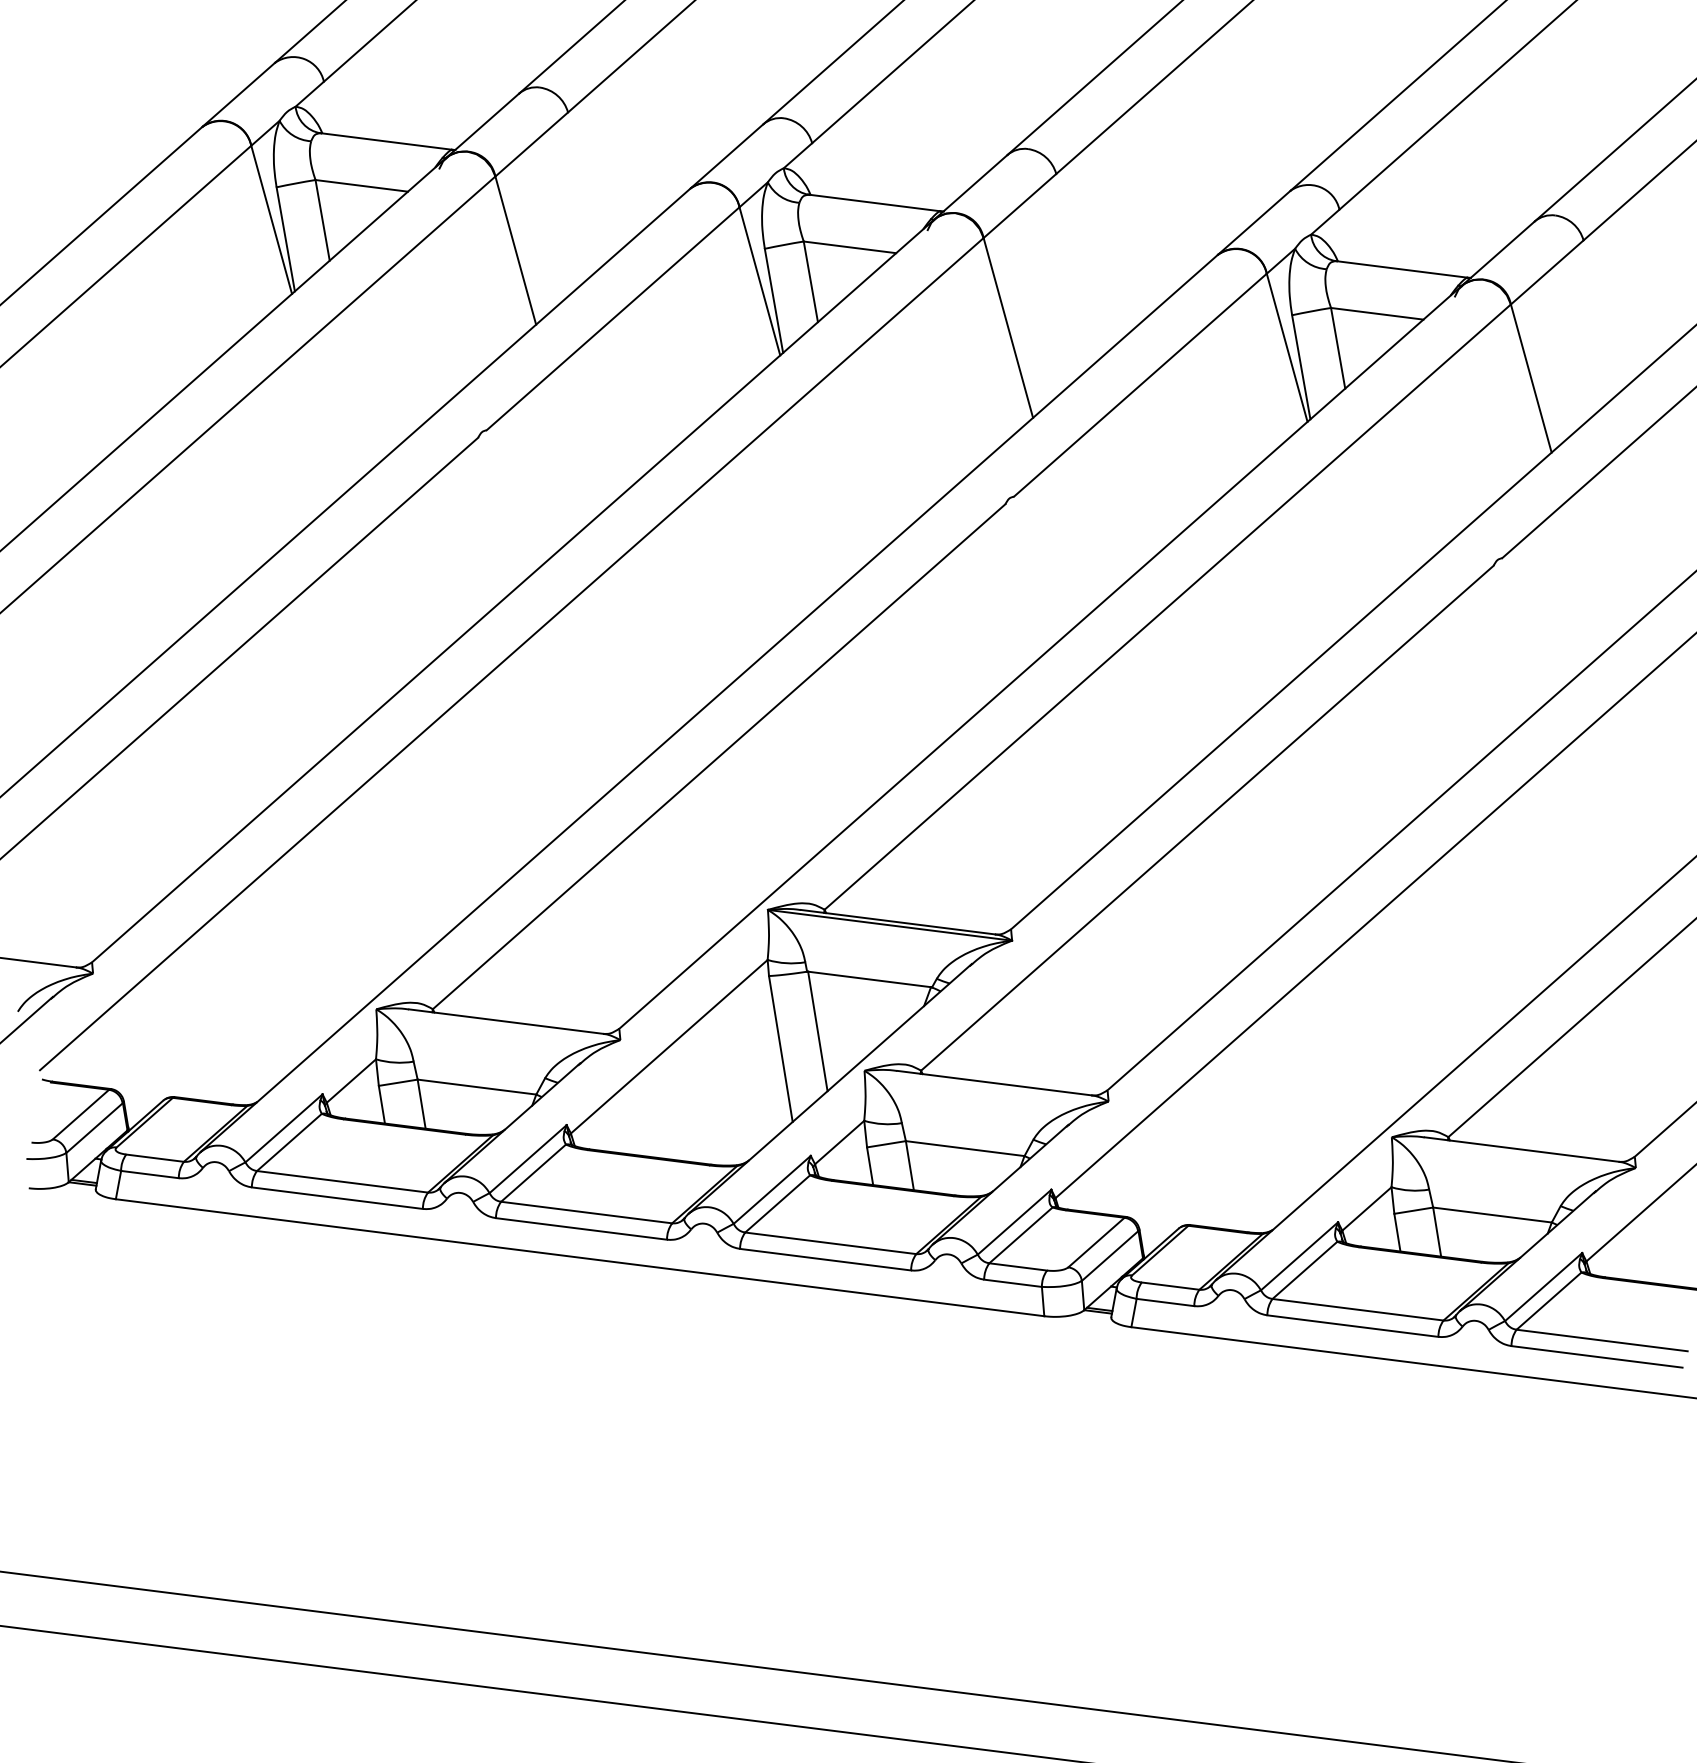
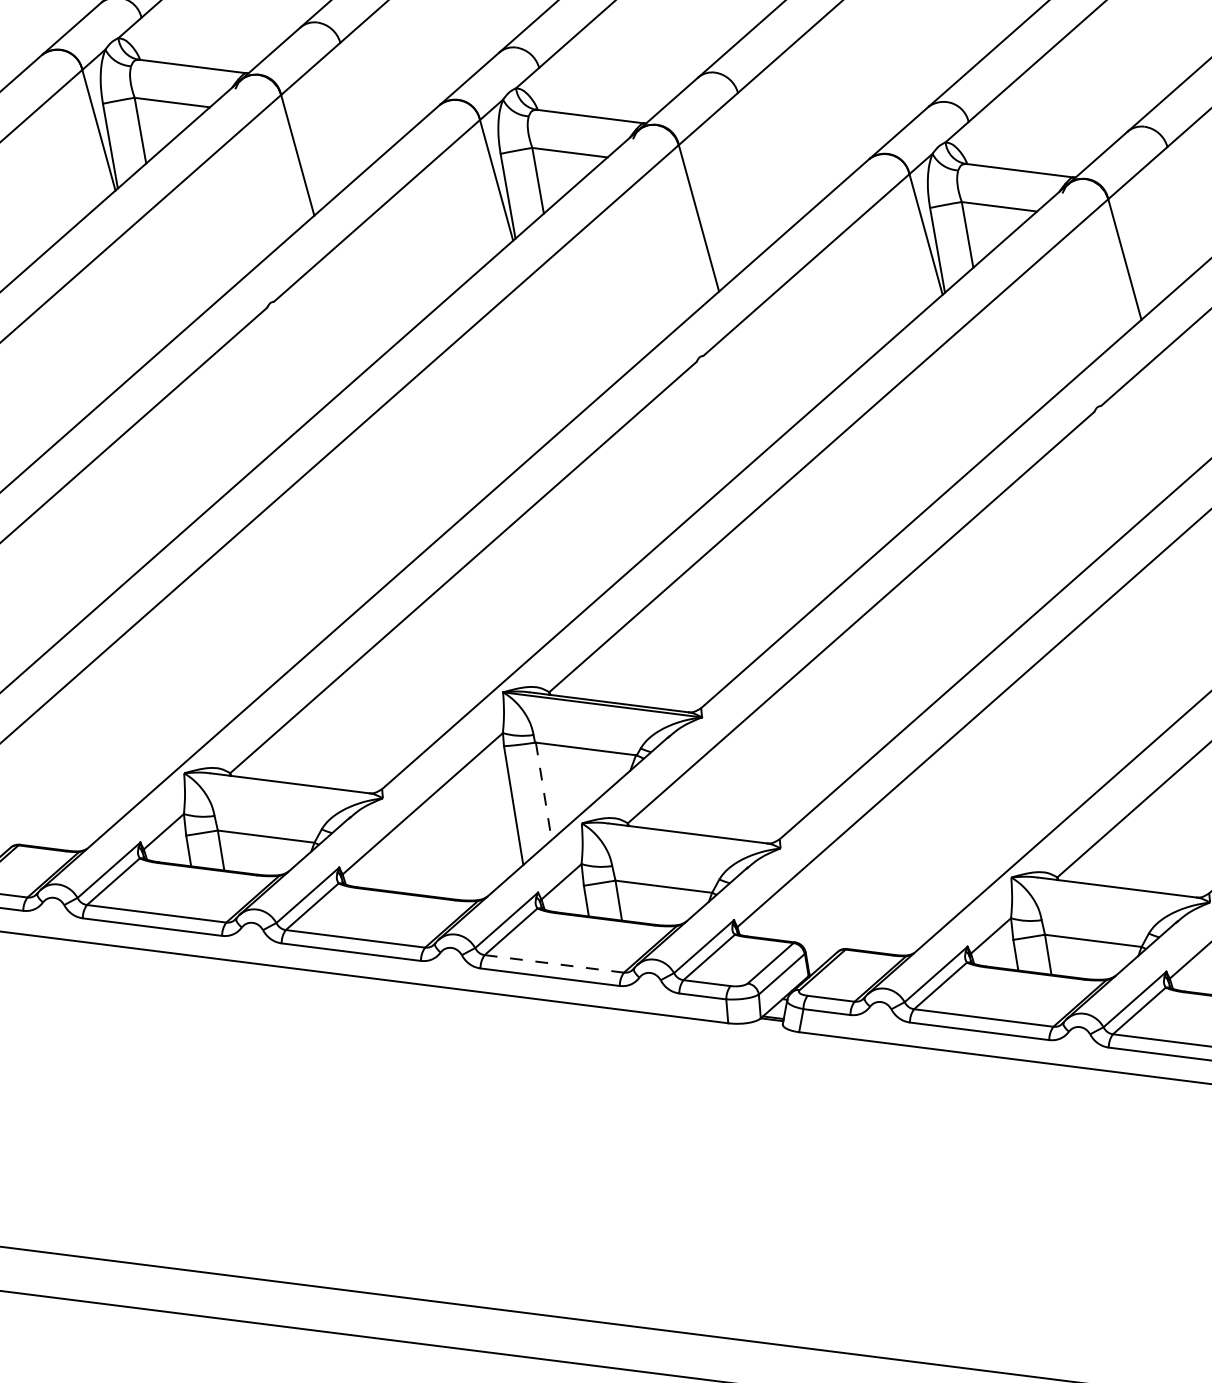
line: (817, 1031) -> (543, 791), solid -> dashed
line: (830, 1243) -> (554, 964), solid -> dashed

